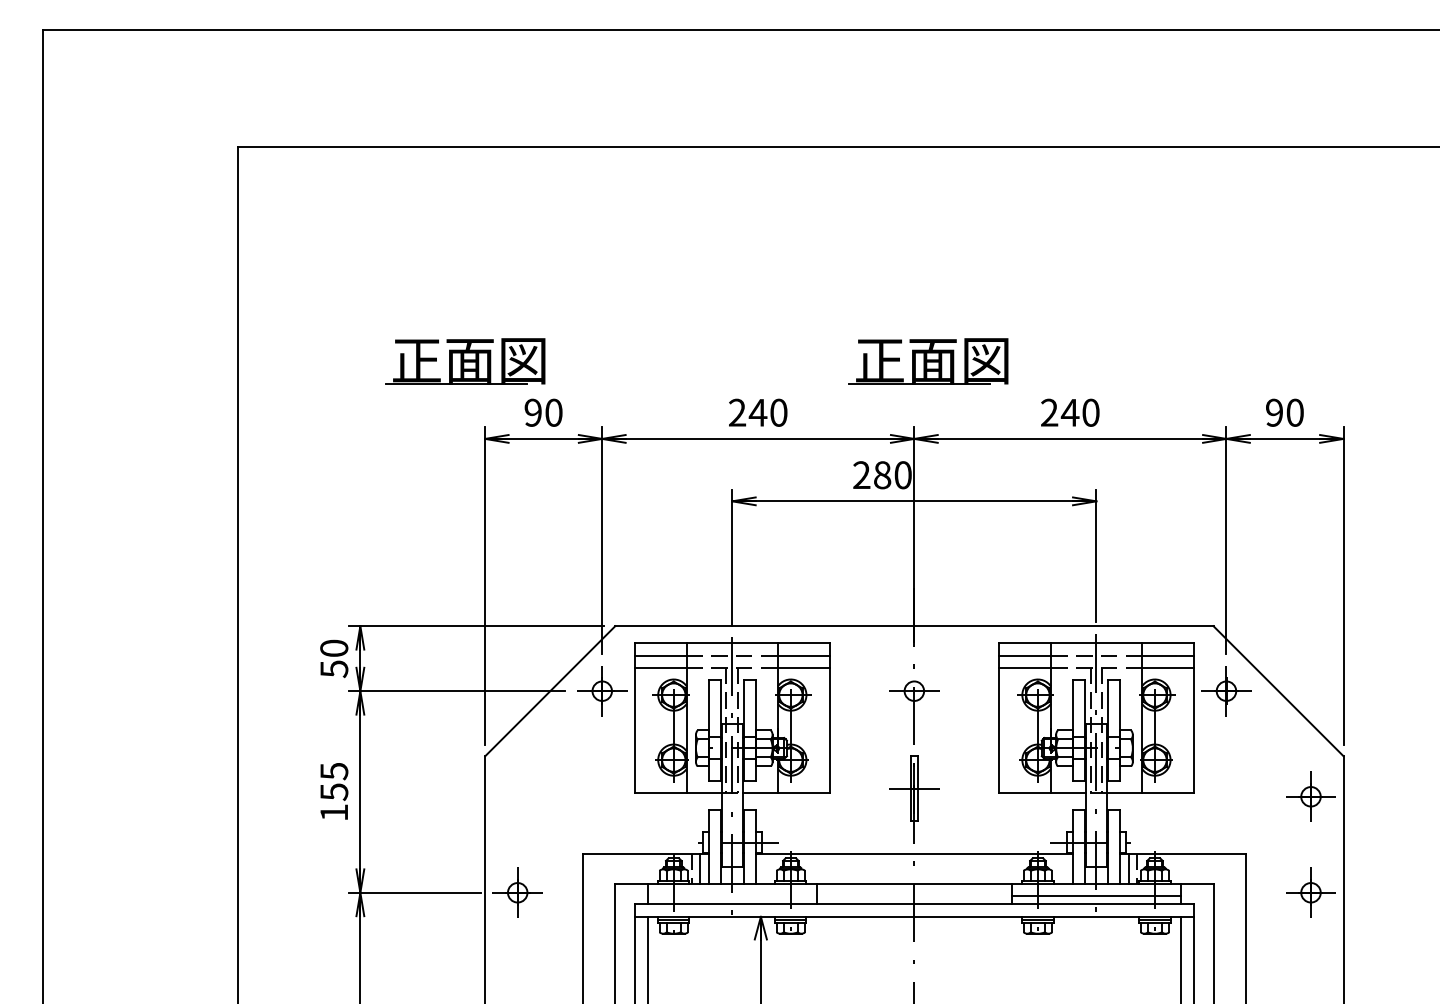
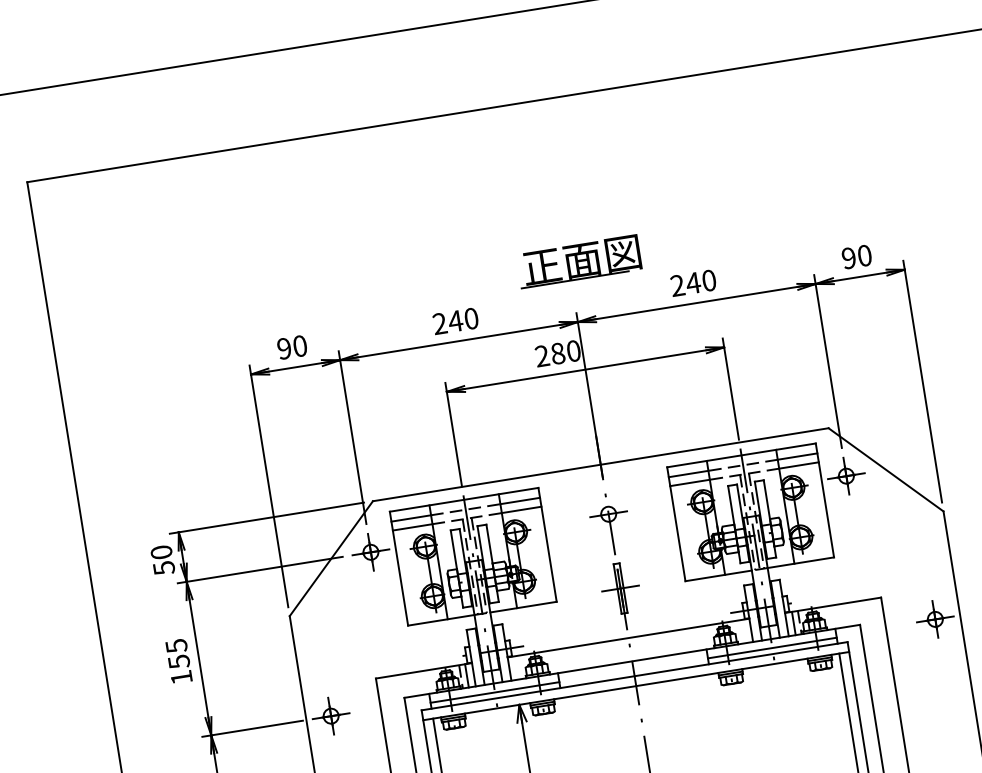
part: (465, 361) -> (226, 317), removed
part: (1310, 796) -> (923, 546), removed
line: (731, 896) -> (494, 692), added

